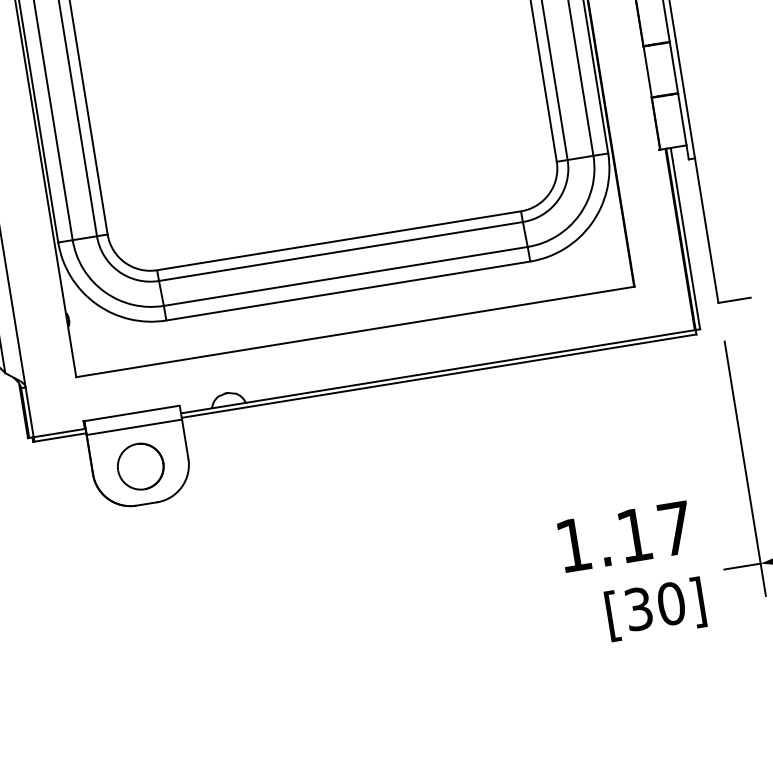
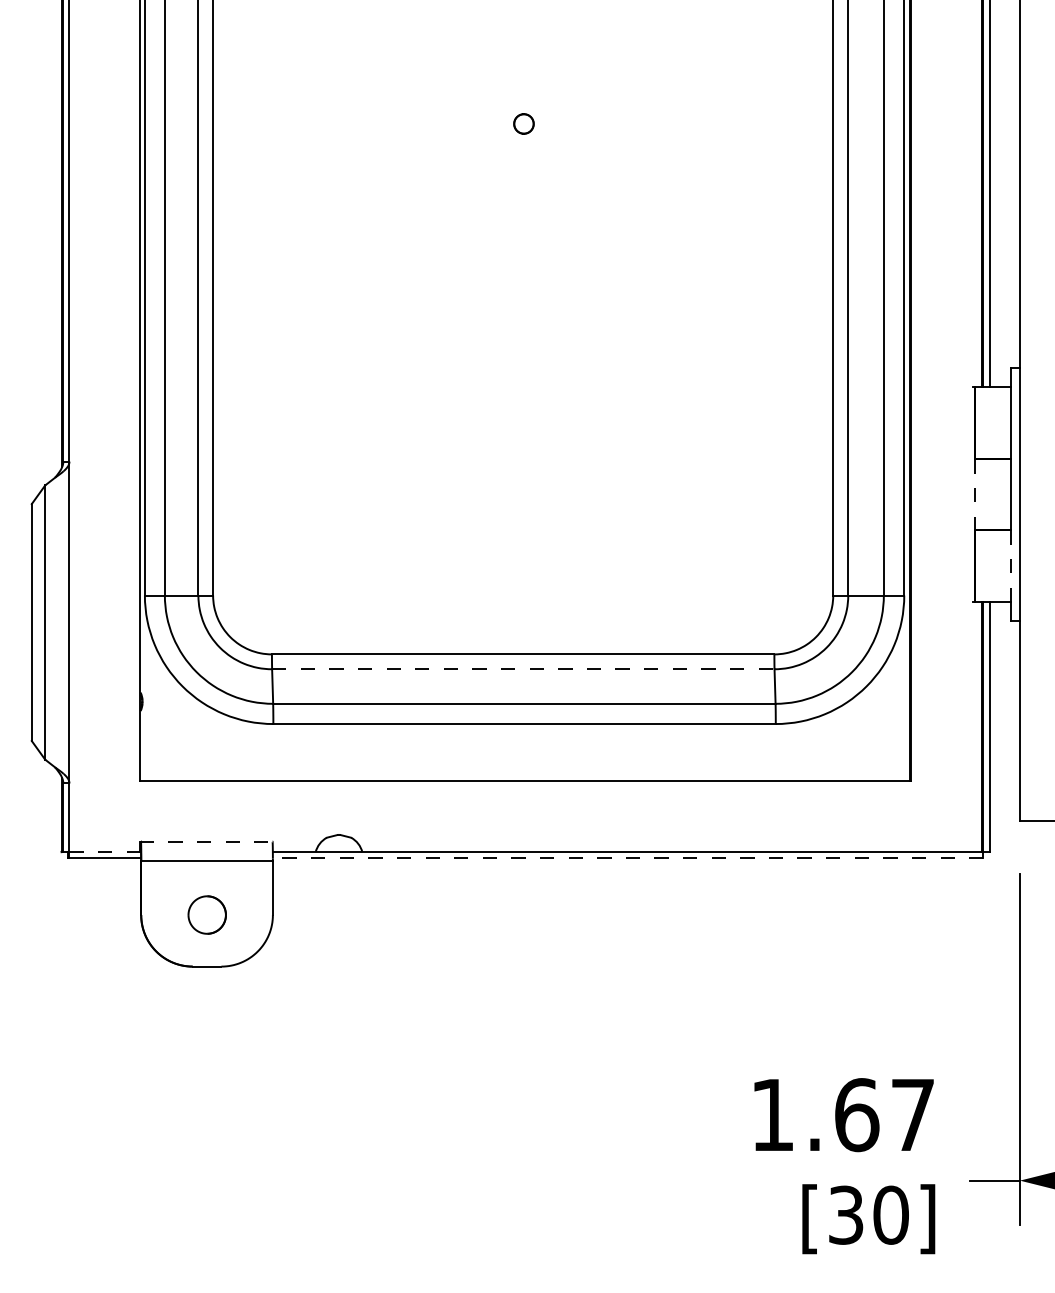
line: (648, 72) -> (975, 495), solid -> dashed
line: (682, 119) -> (1011, 566), solid -> dashed
line: (341, 251) -> (523, 669), solid -> dashed
line: (438, 376) -> (627, 858), solid -> dashed
line: (131, 413) -> (206, 841), solid -> dashed
line: (59, 433) -> (105, 852), solid -> dashed
part: (140, 466) -> (207, 914), size x0.6
text: (635, 535) -> (857, 1115), 1.17 -> 1.67

